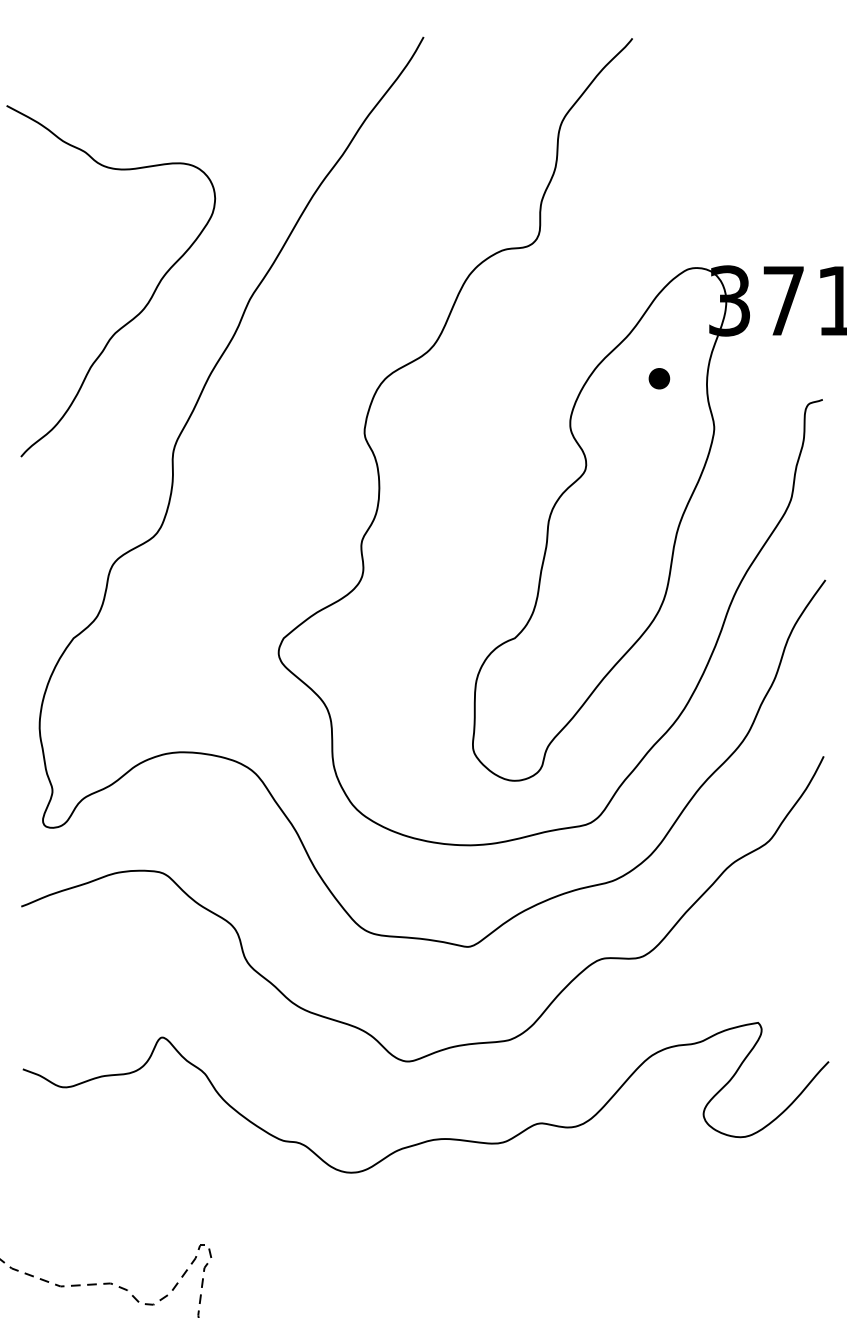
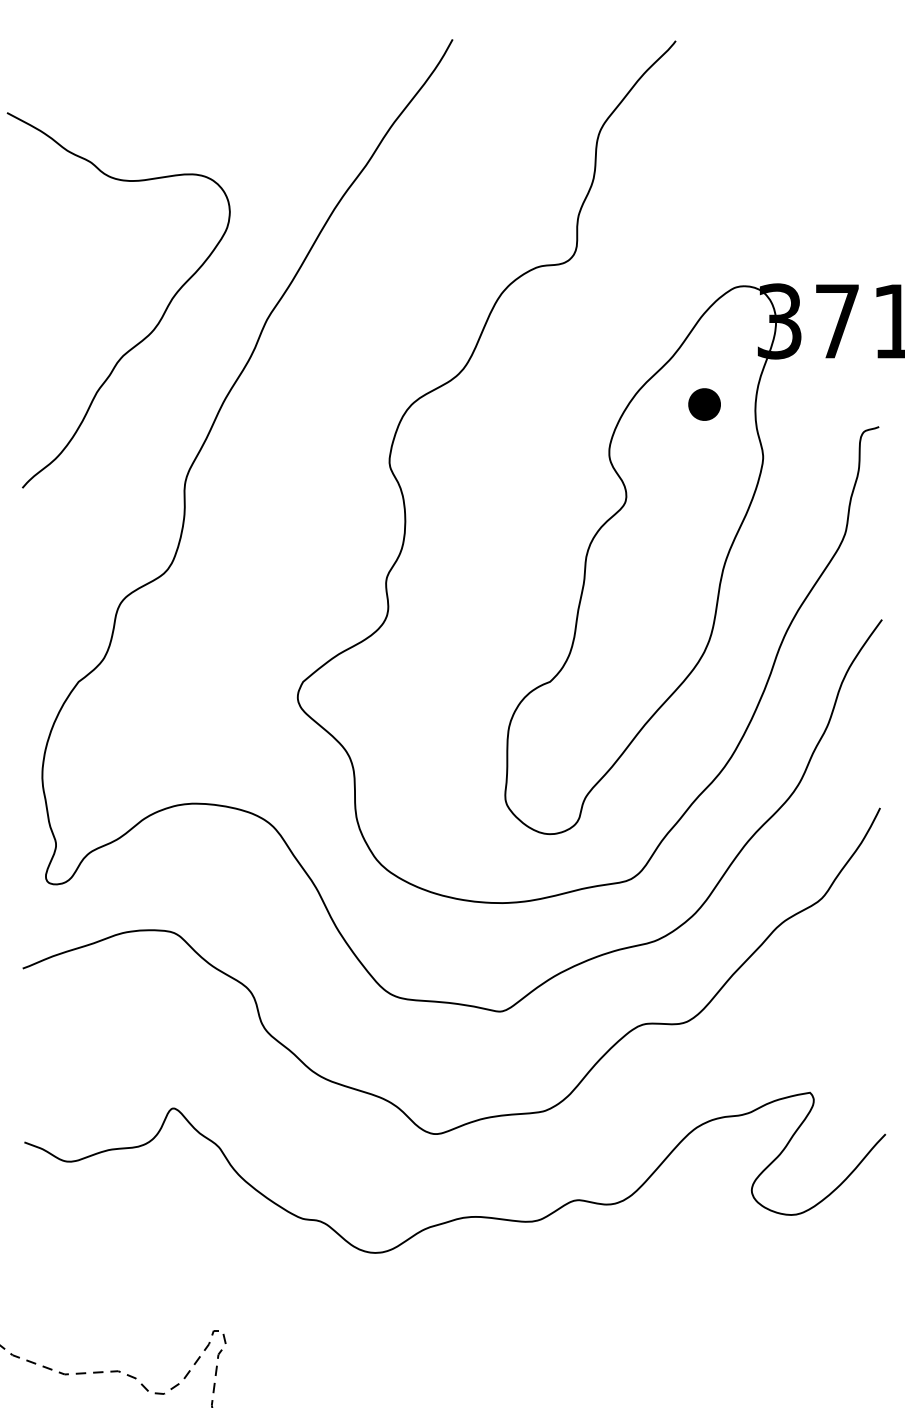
part: (659, 378) -> (704, 404), size x1.43

